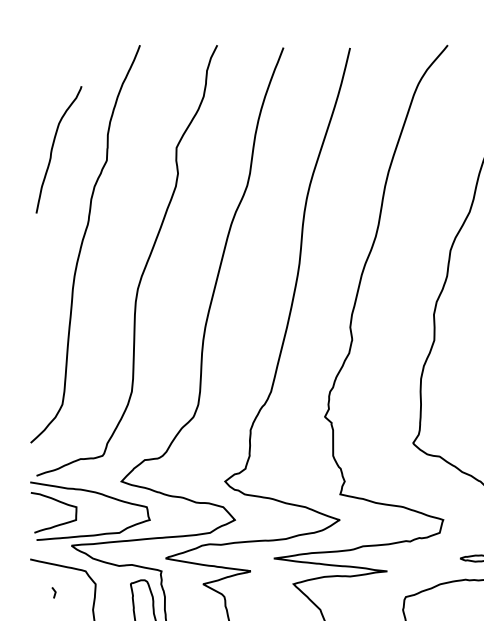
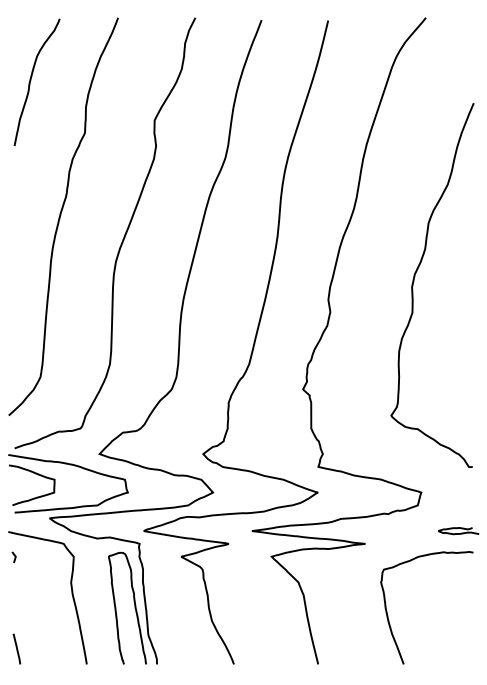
curve: (53, 147) -> (31, 80), moved
line: (54, 592) -> (14, 557), moved

